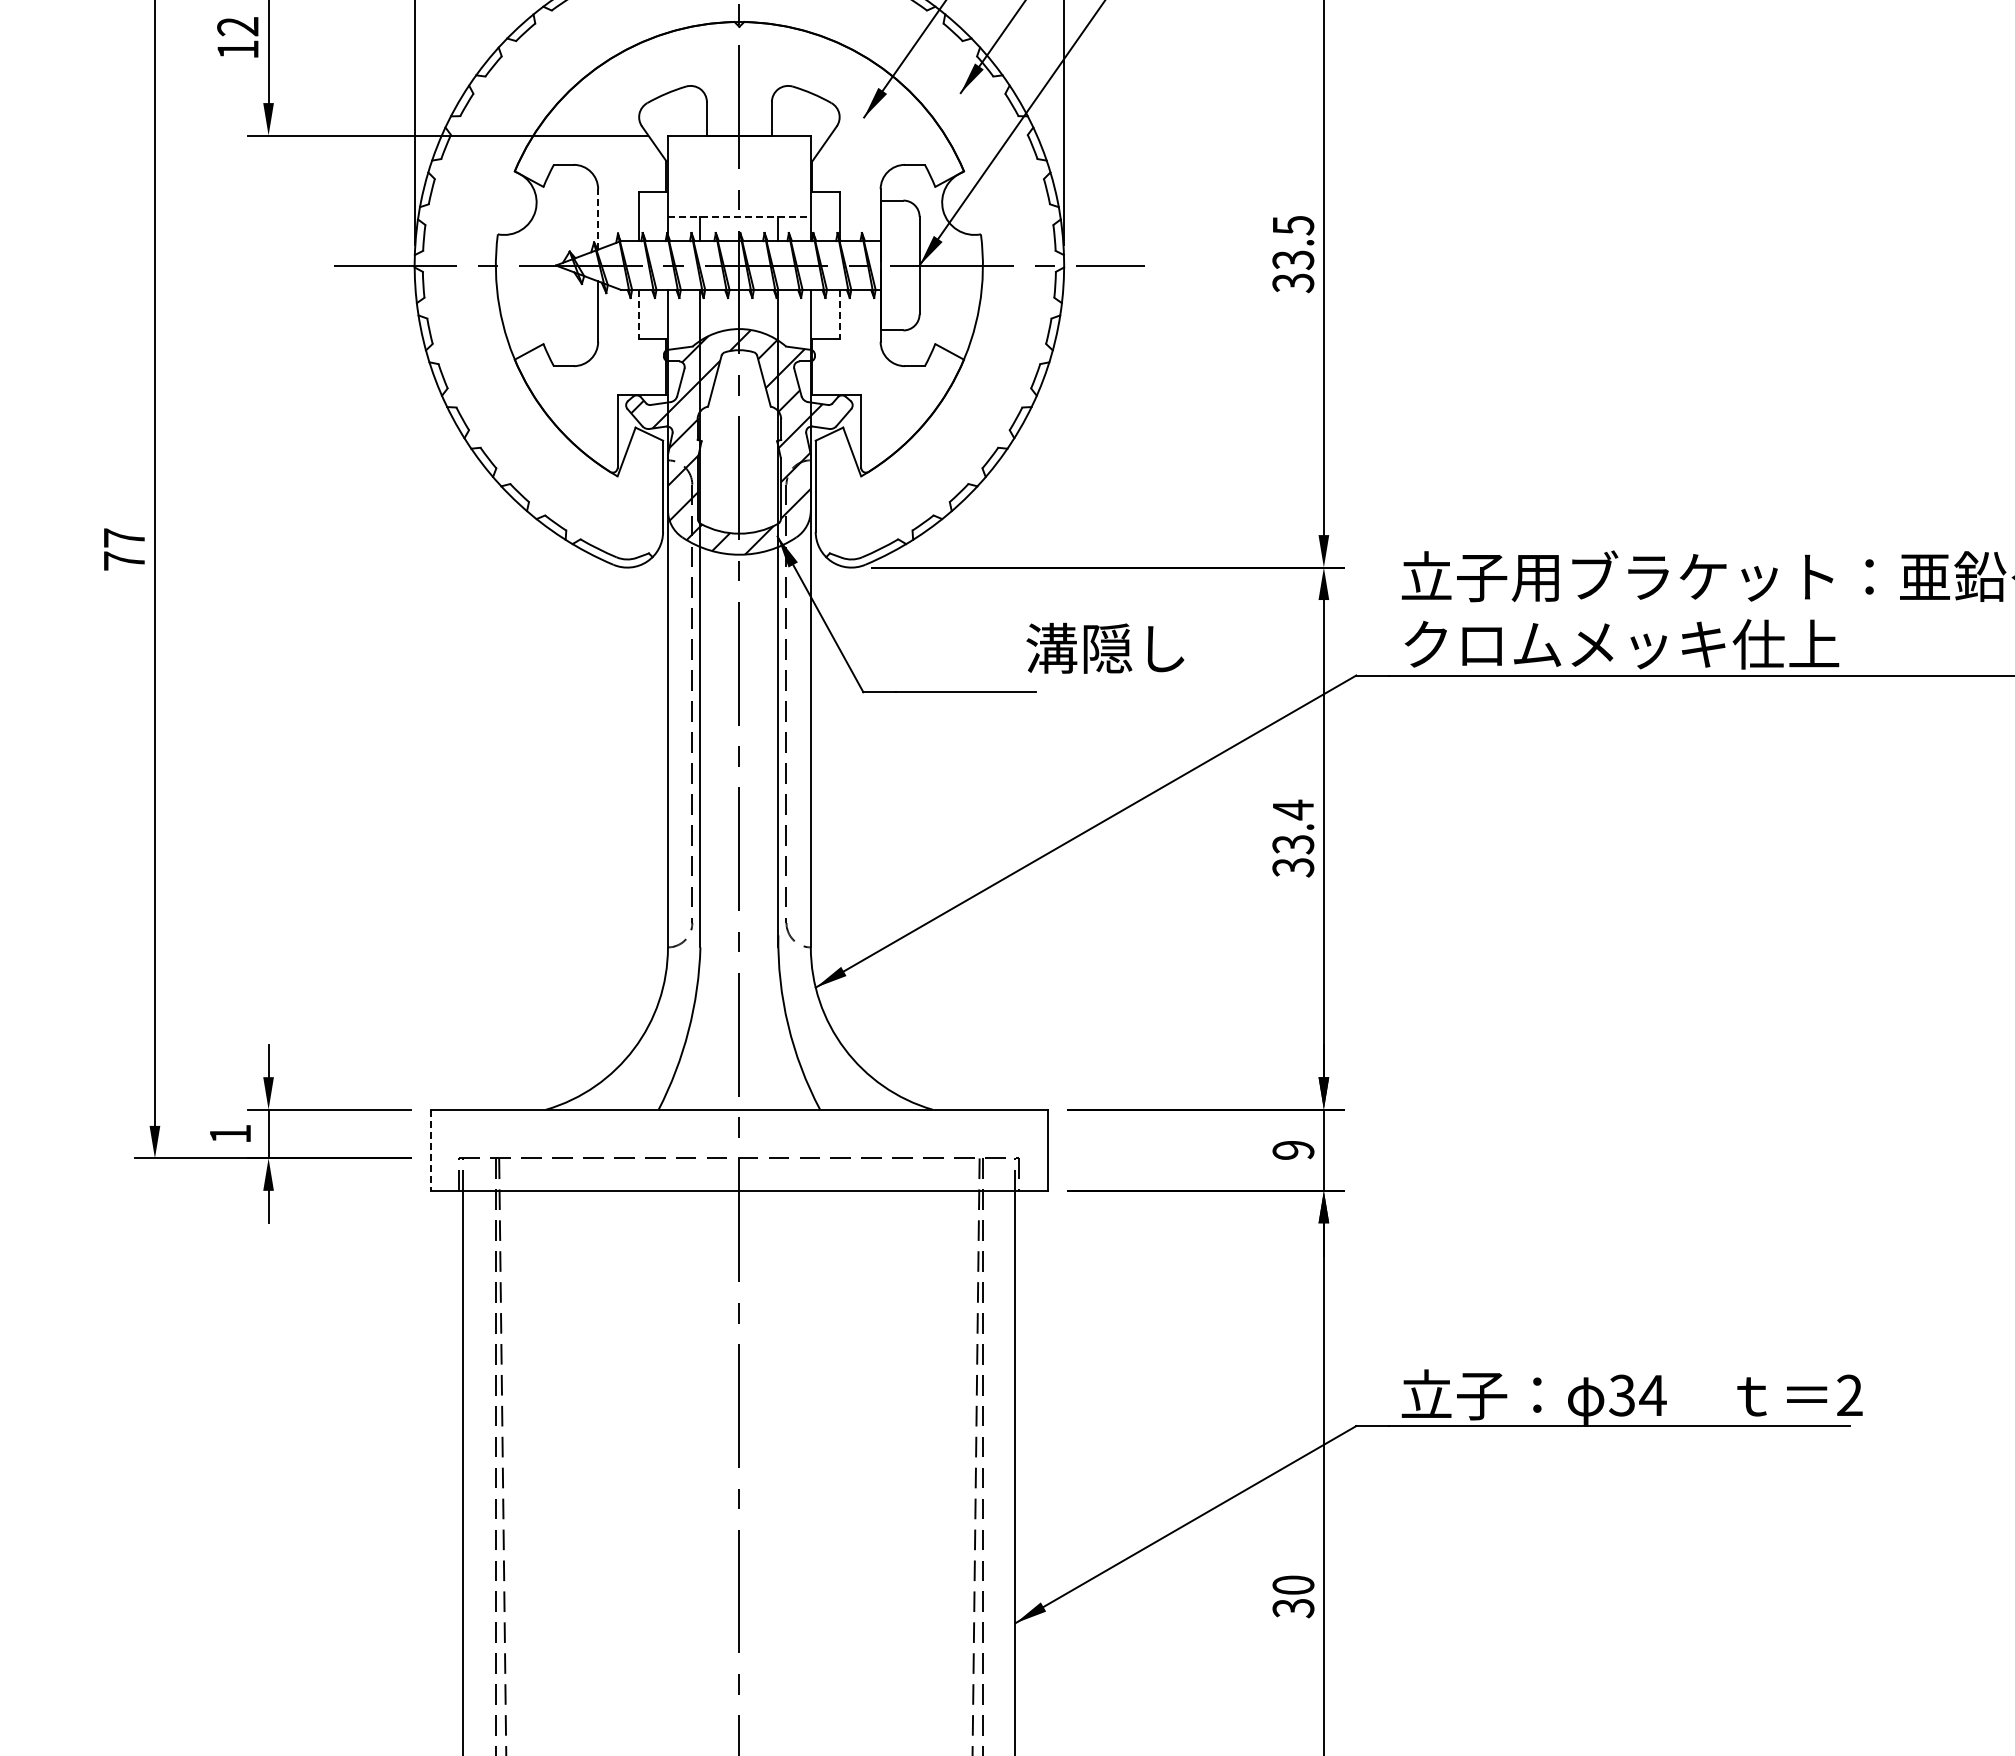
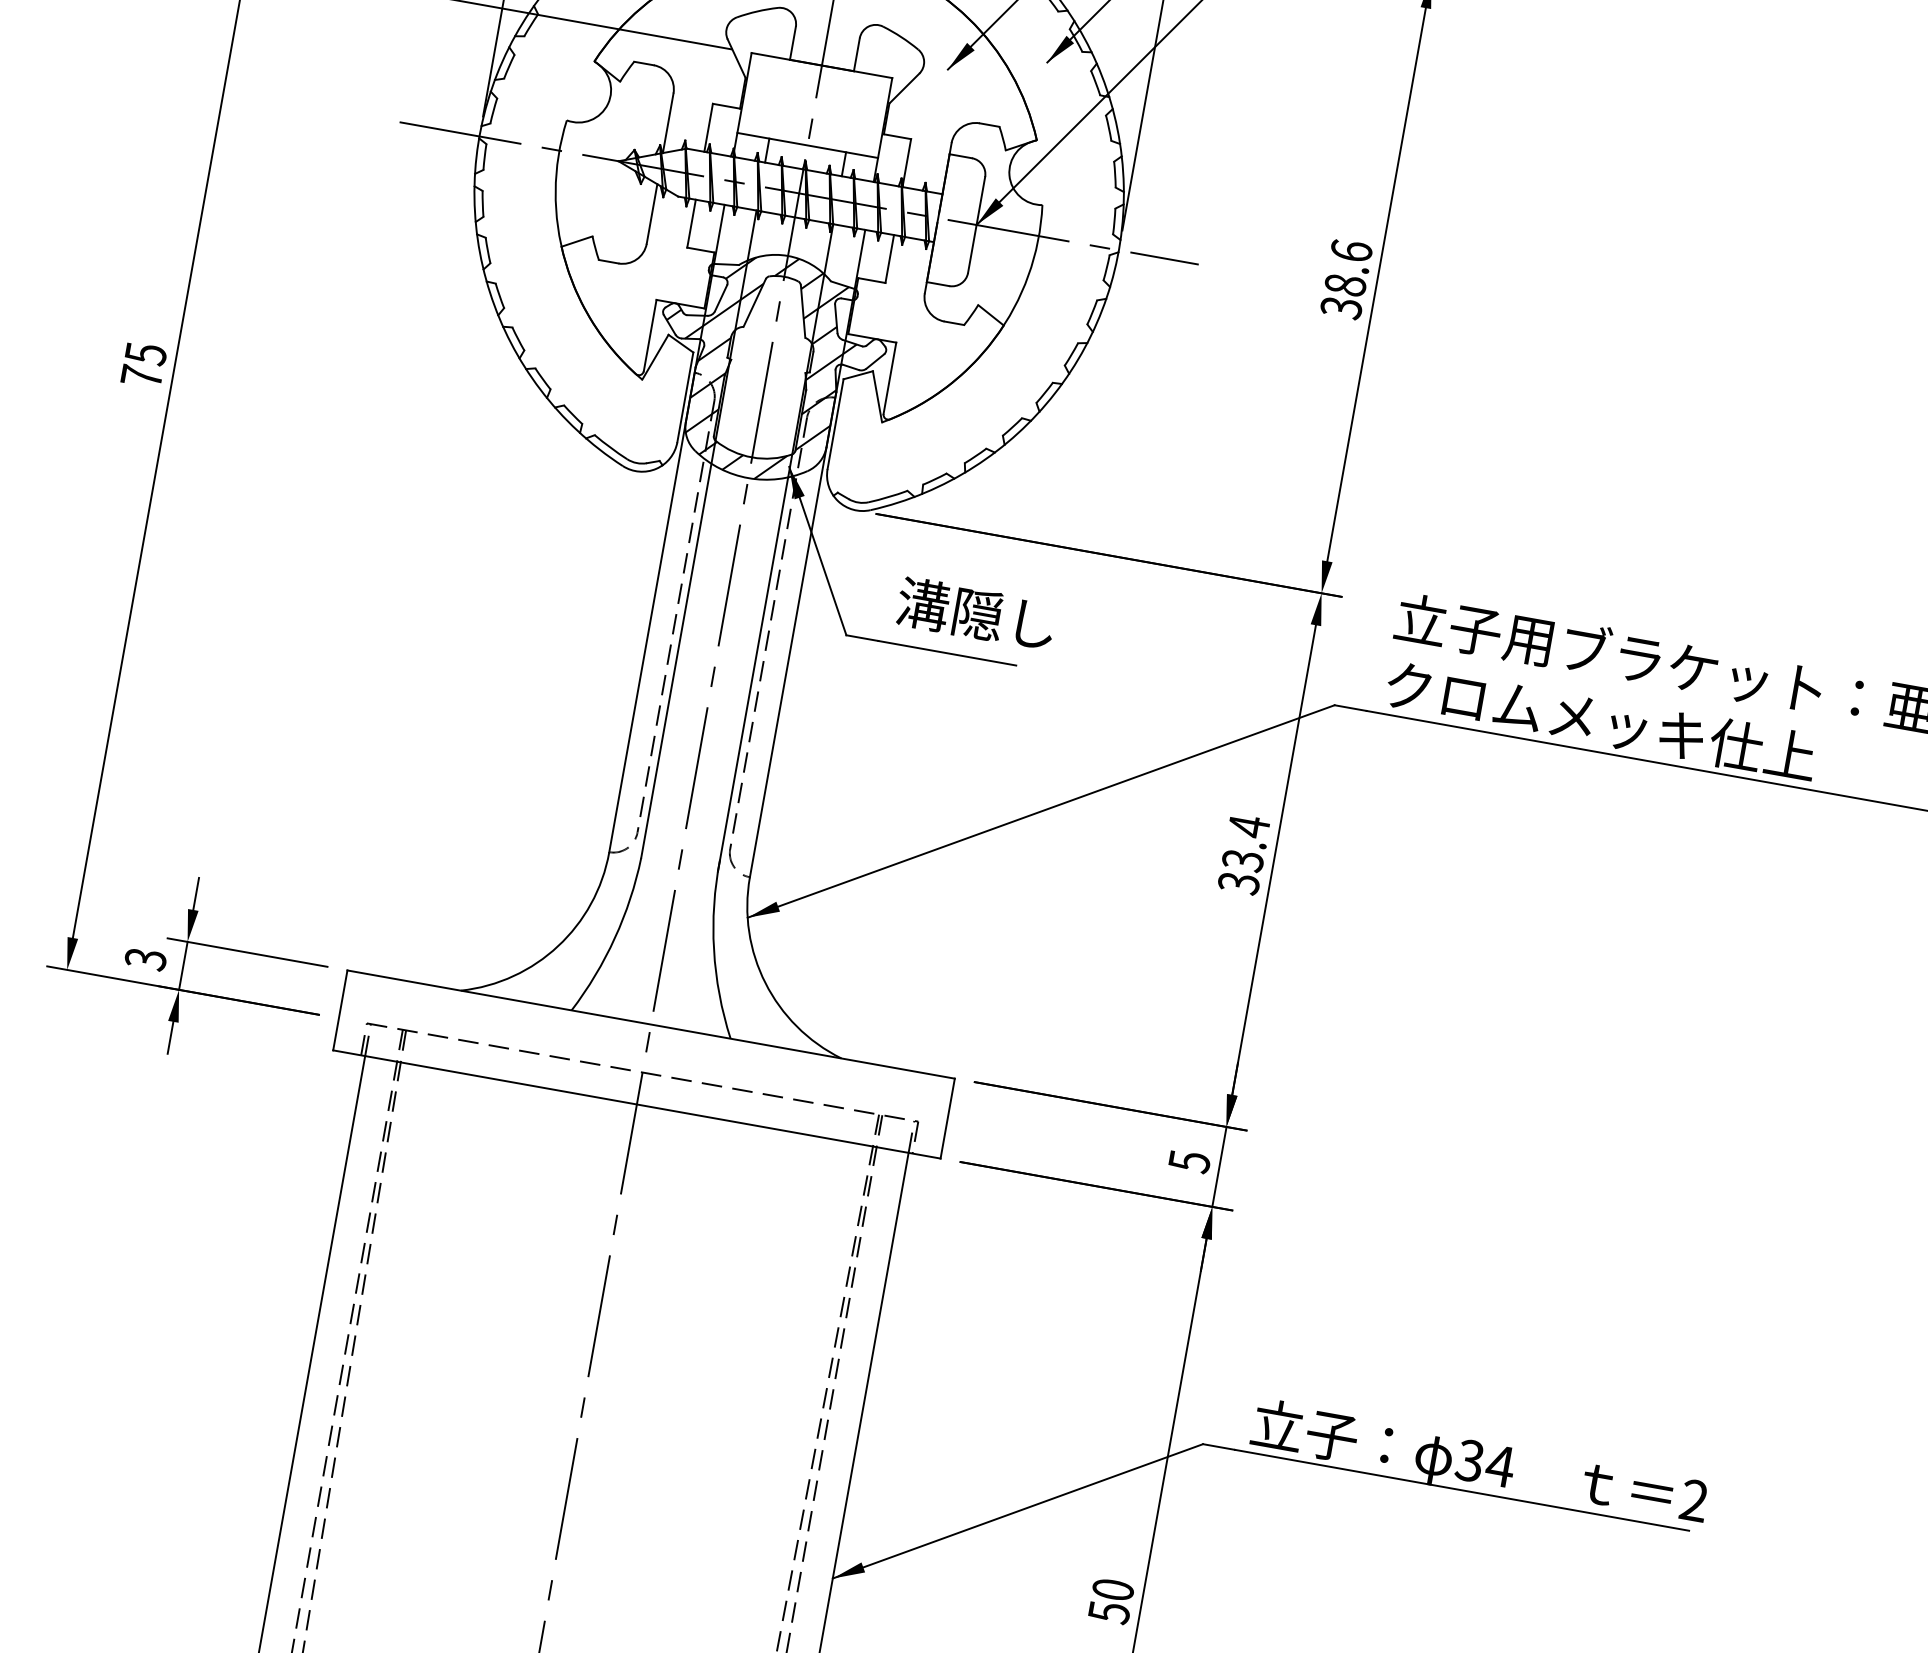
line: (739, 216) -> (807, 145), dashed -> solid
line: (598, 218) -> (668, 122), dashed -> solid
text: (1293, 242) -> (1348, 267), 33.5 -> 38.6
line: (638, 314) -> (691, 223), dashed -> solid
line: (840, 314) -> (890, 259), dashed -> solid
text: (124, 538) -> (145, 354), 77 -> 75
text: (1105, 647) -> (976, 612), moved
text: (230, 1134) -> (145, 959), 1 -> 3
line: (430, 1150) -> (339, 1010), dashed -> solid
text: (1293, 1150) -> (1189, 1161), 9 -> 5
text: (1292, 1608) -> (1108, 1612), 30 -> 50

